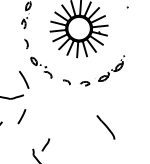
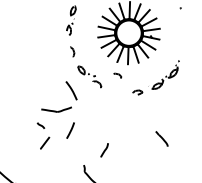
part: (66, 82) -> (117, 75), moved
part: (105, 126) -> (161, 138), size x0.6
line: (45, 145) -> (104, 150), moved

